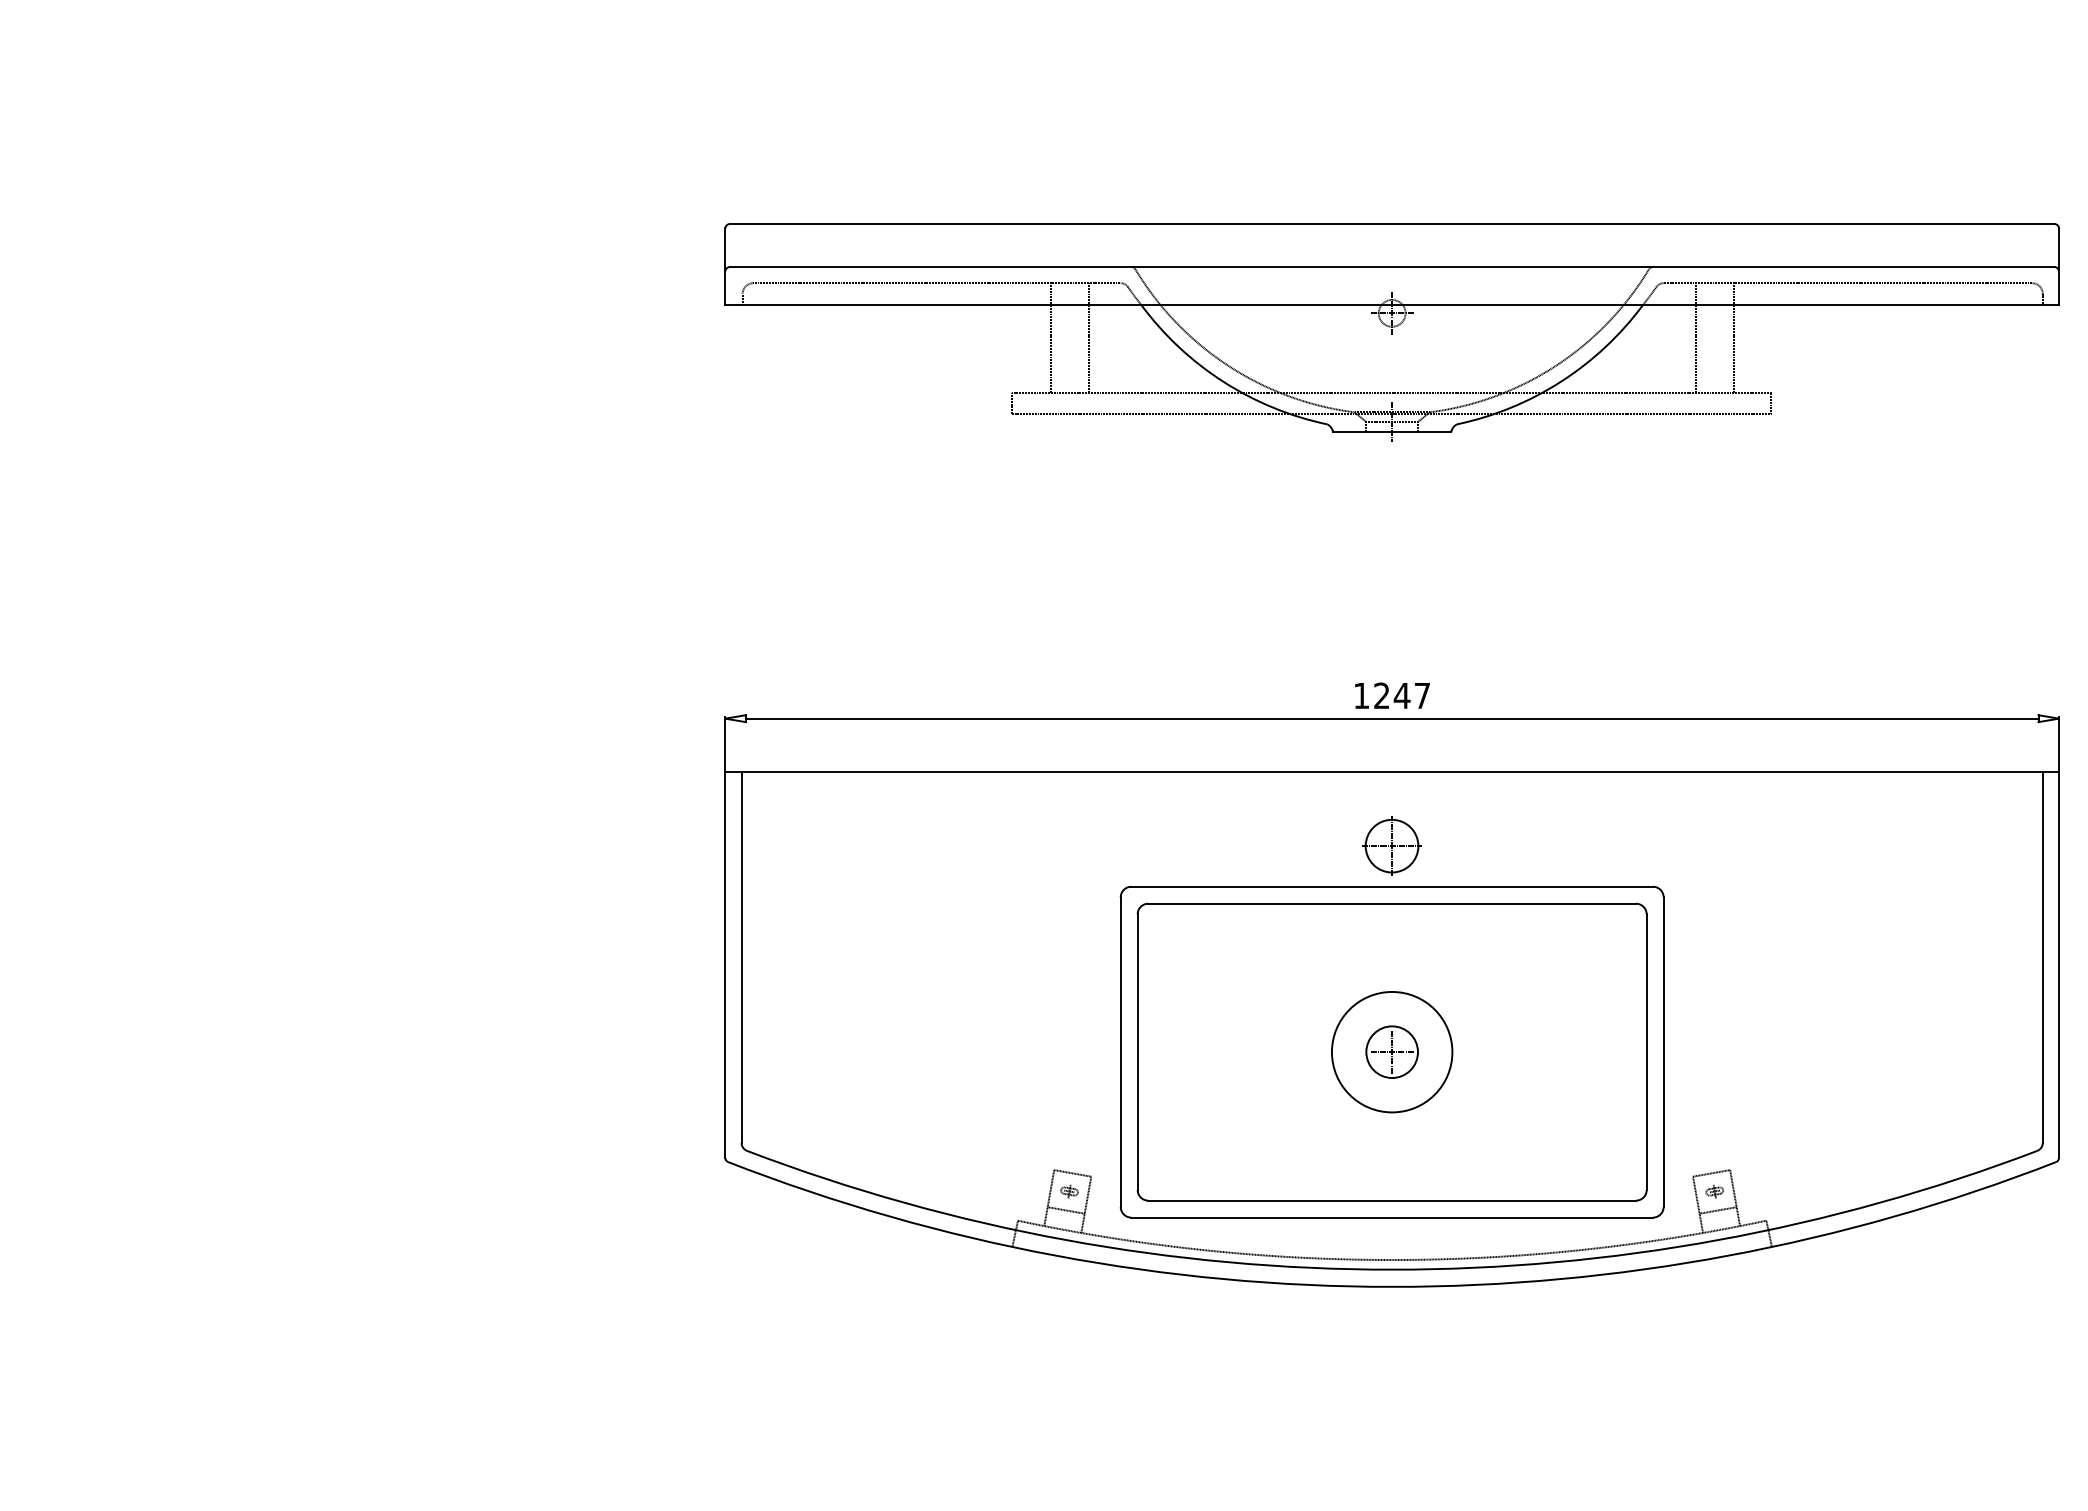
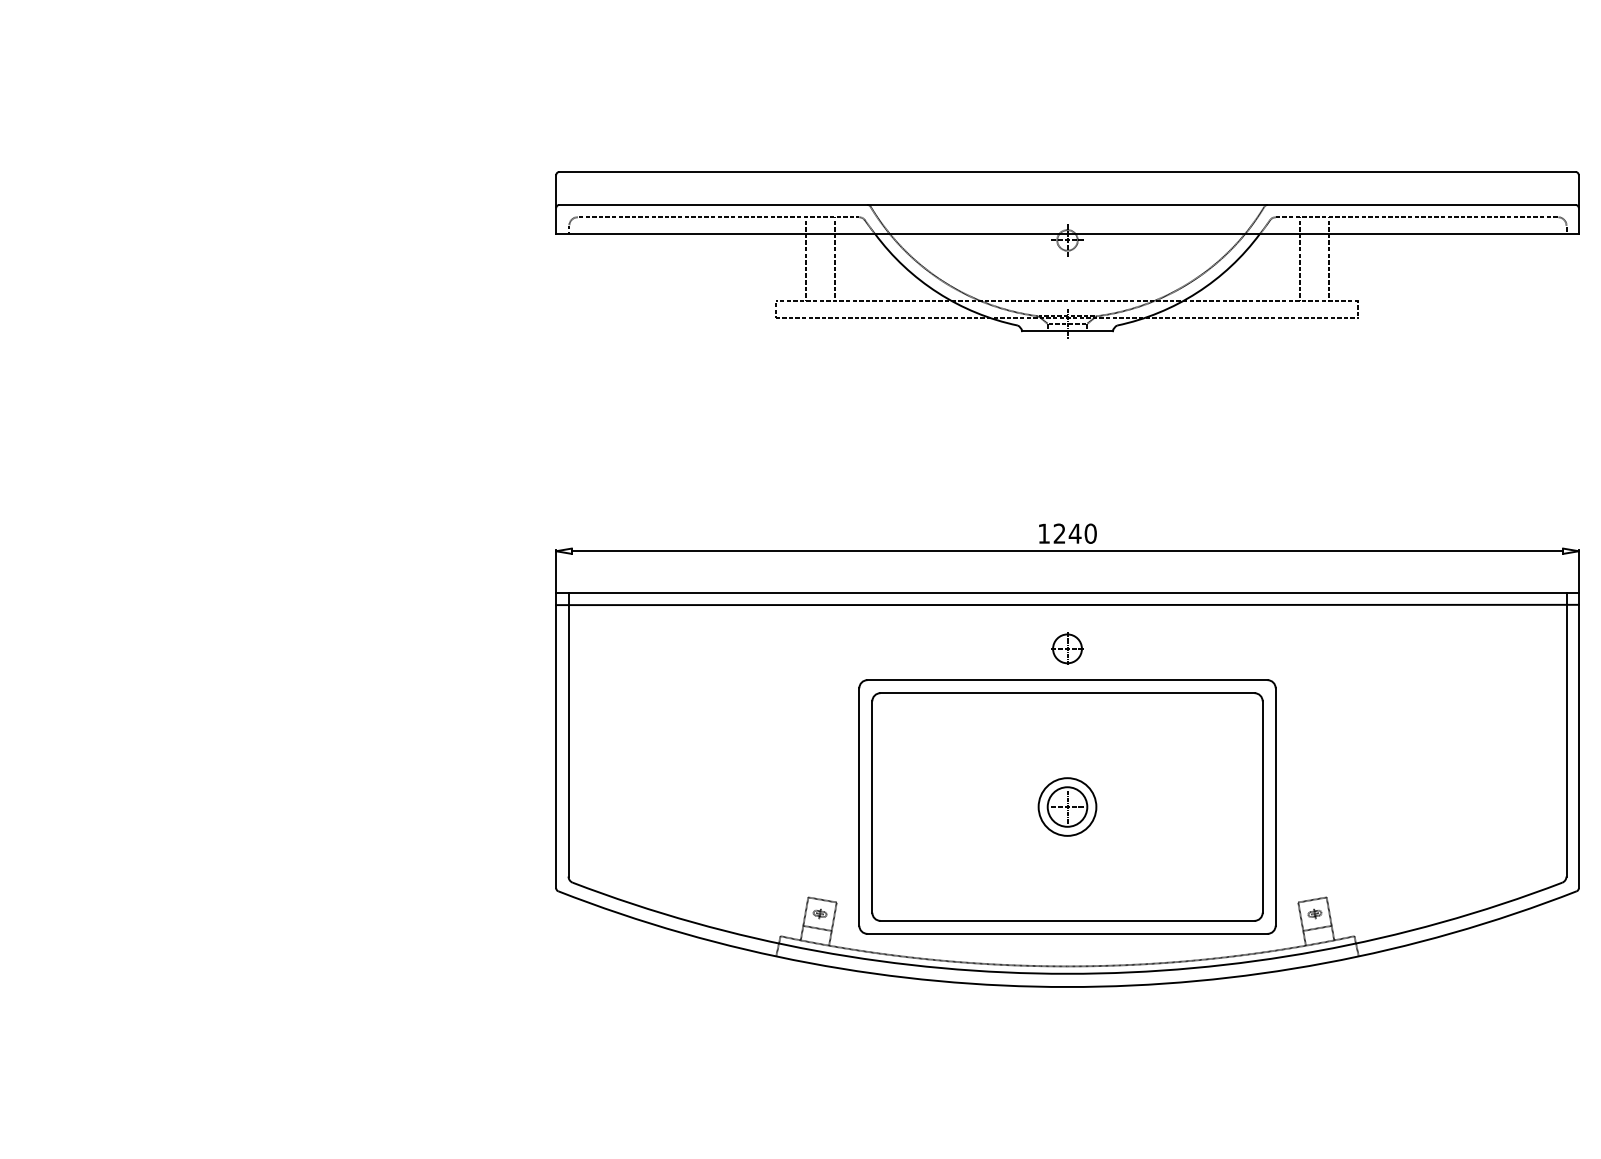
text: (1422, 695) -> (1090, 533), 1247 -> 1240
line: (1391, 788) -> (1066, 604), added
part: (1392, 845) -> (1067, 648), size x0.71
circle: (1391, 1051) -> (1066, 806), size x0.62

